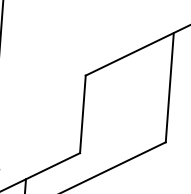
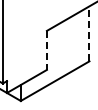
line: (169, 86) -> (89, 33), solid -> dashed
line: (82, 114) -> (46, 50), solid -> dashed

